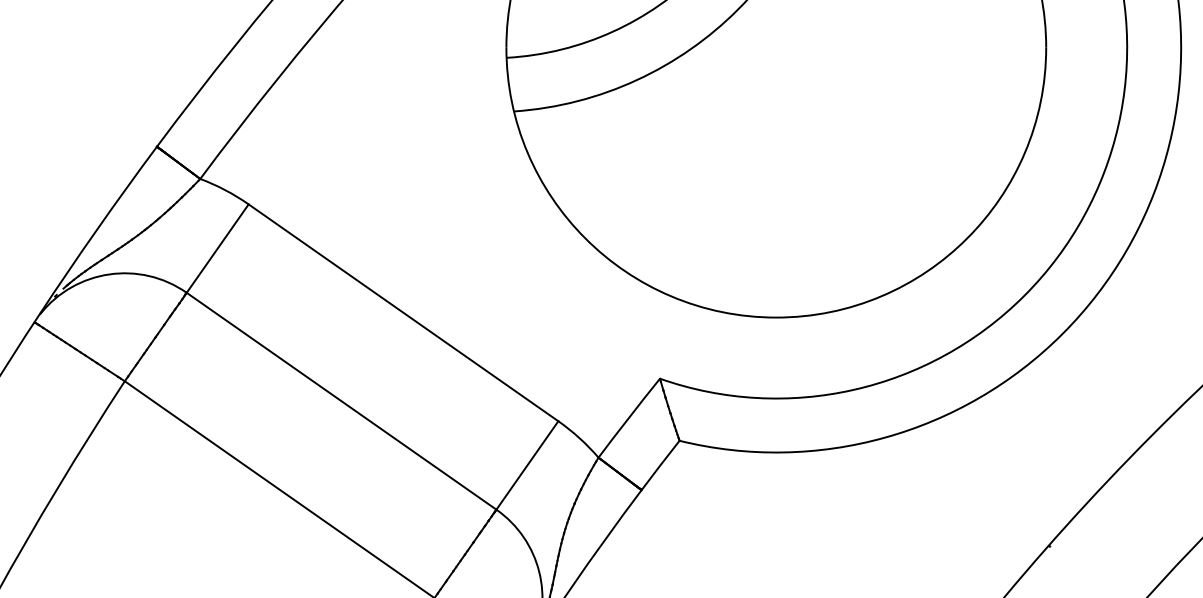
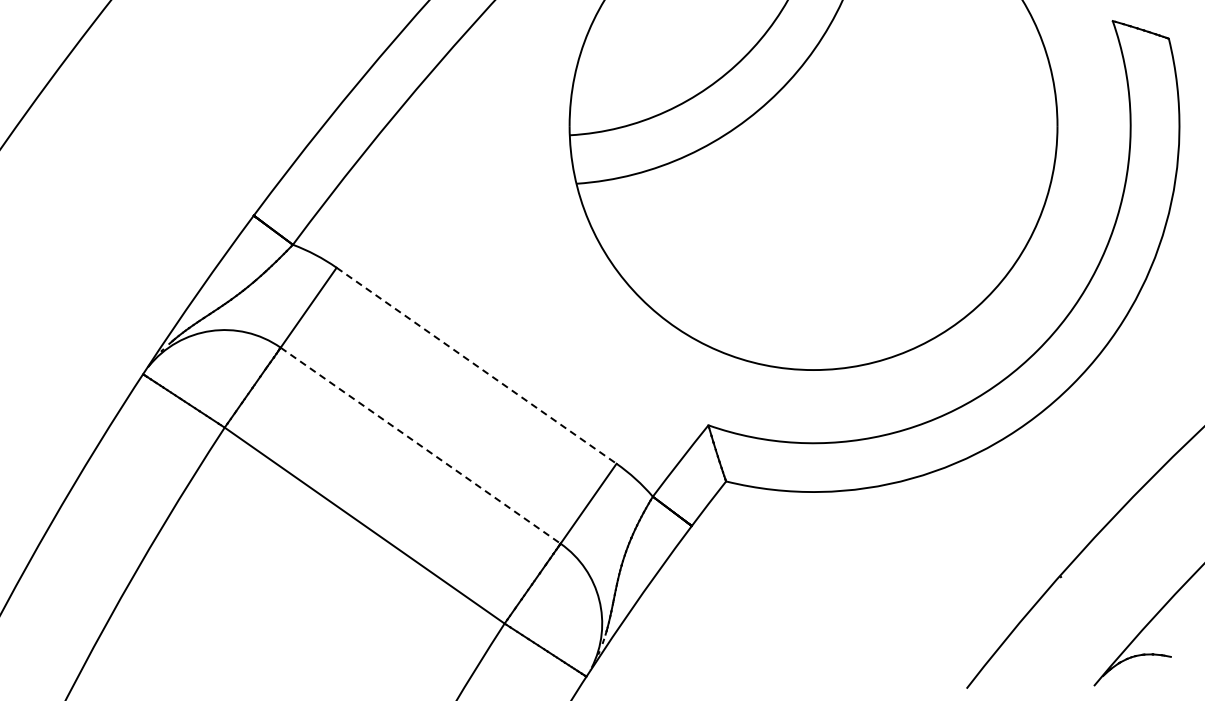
line: (403, 312) -> (476, 365), solid -> dashed
line: (341, 401) -> (420, 445), solid -> dashed

